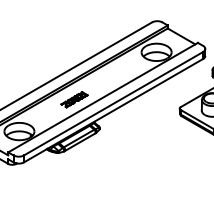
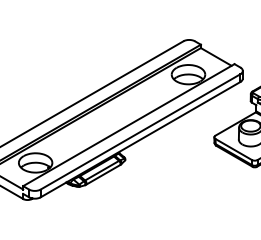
part: (74, 99) -> (96, 127), removed

